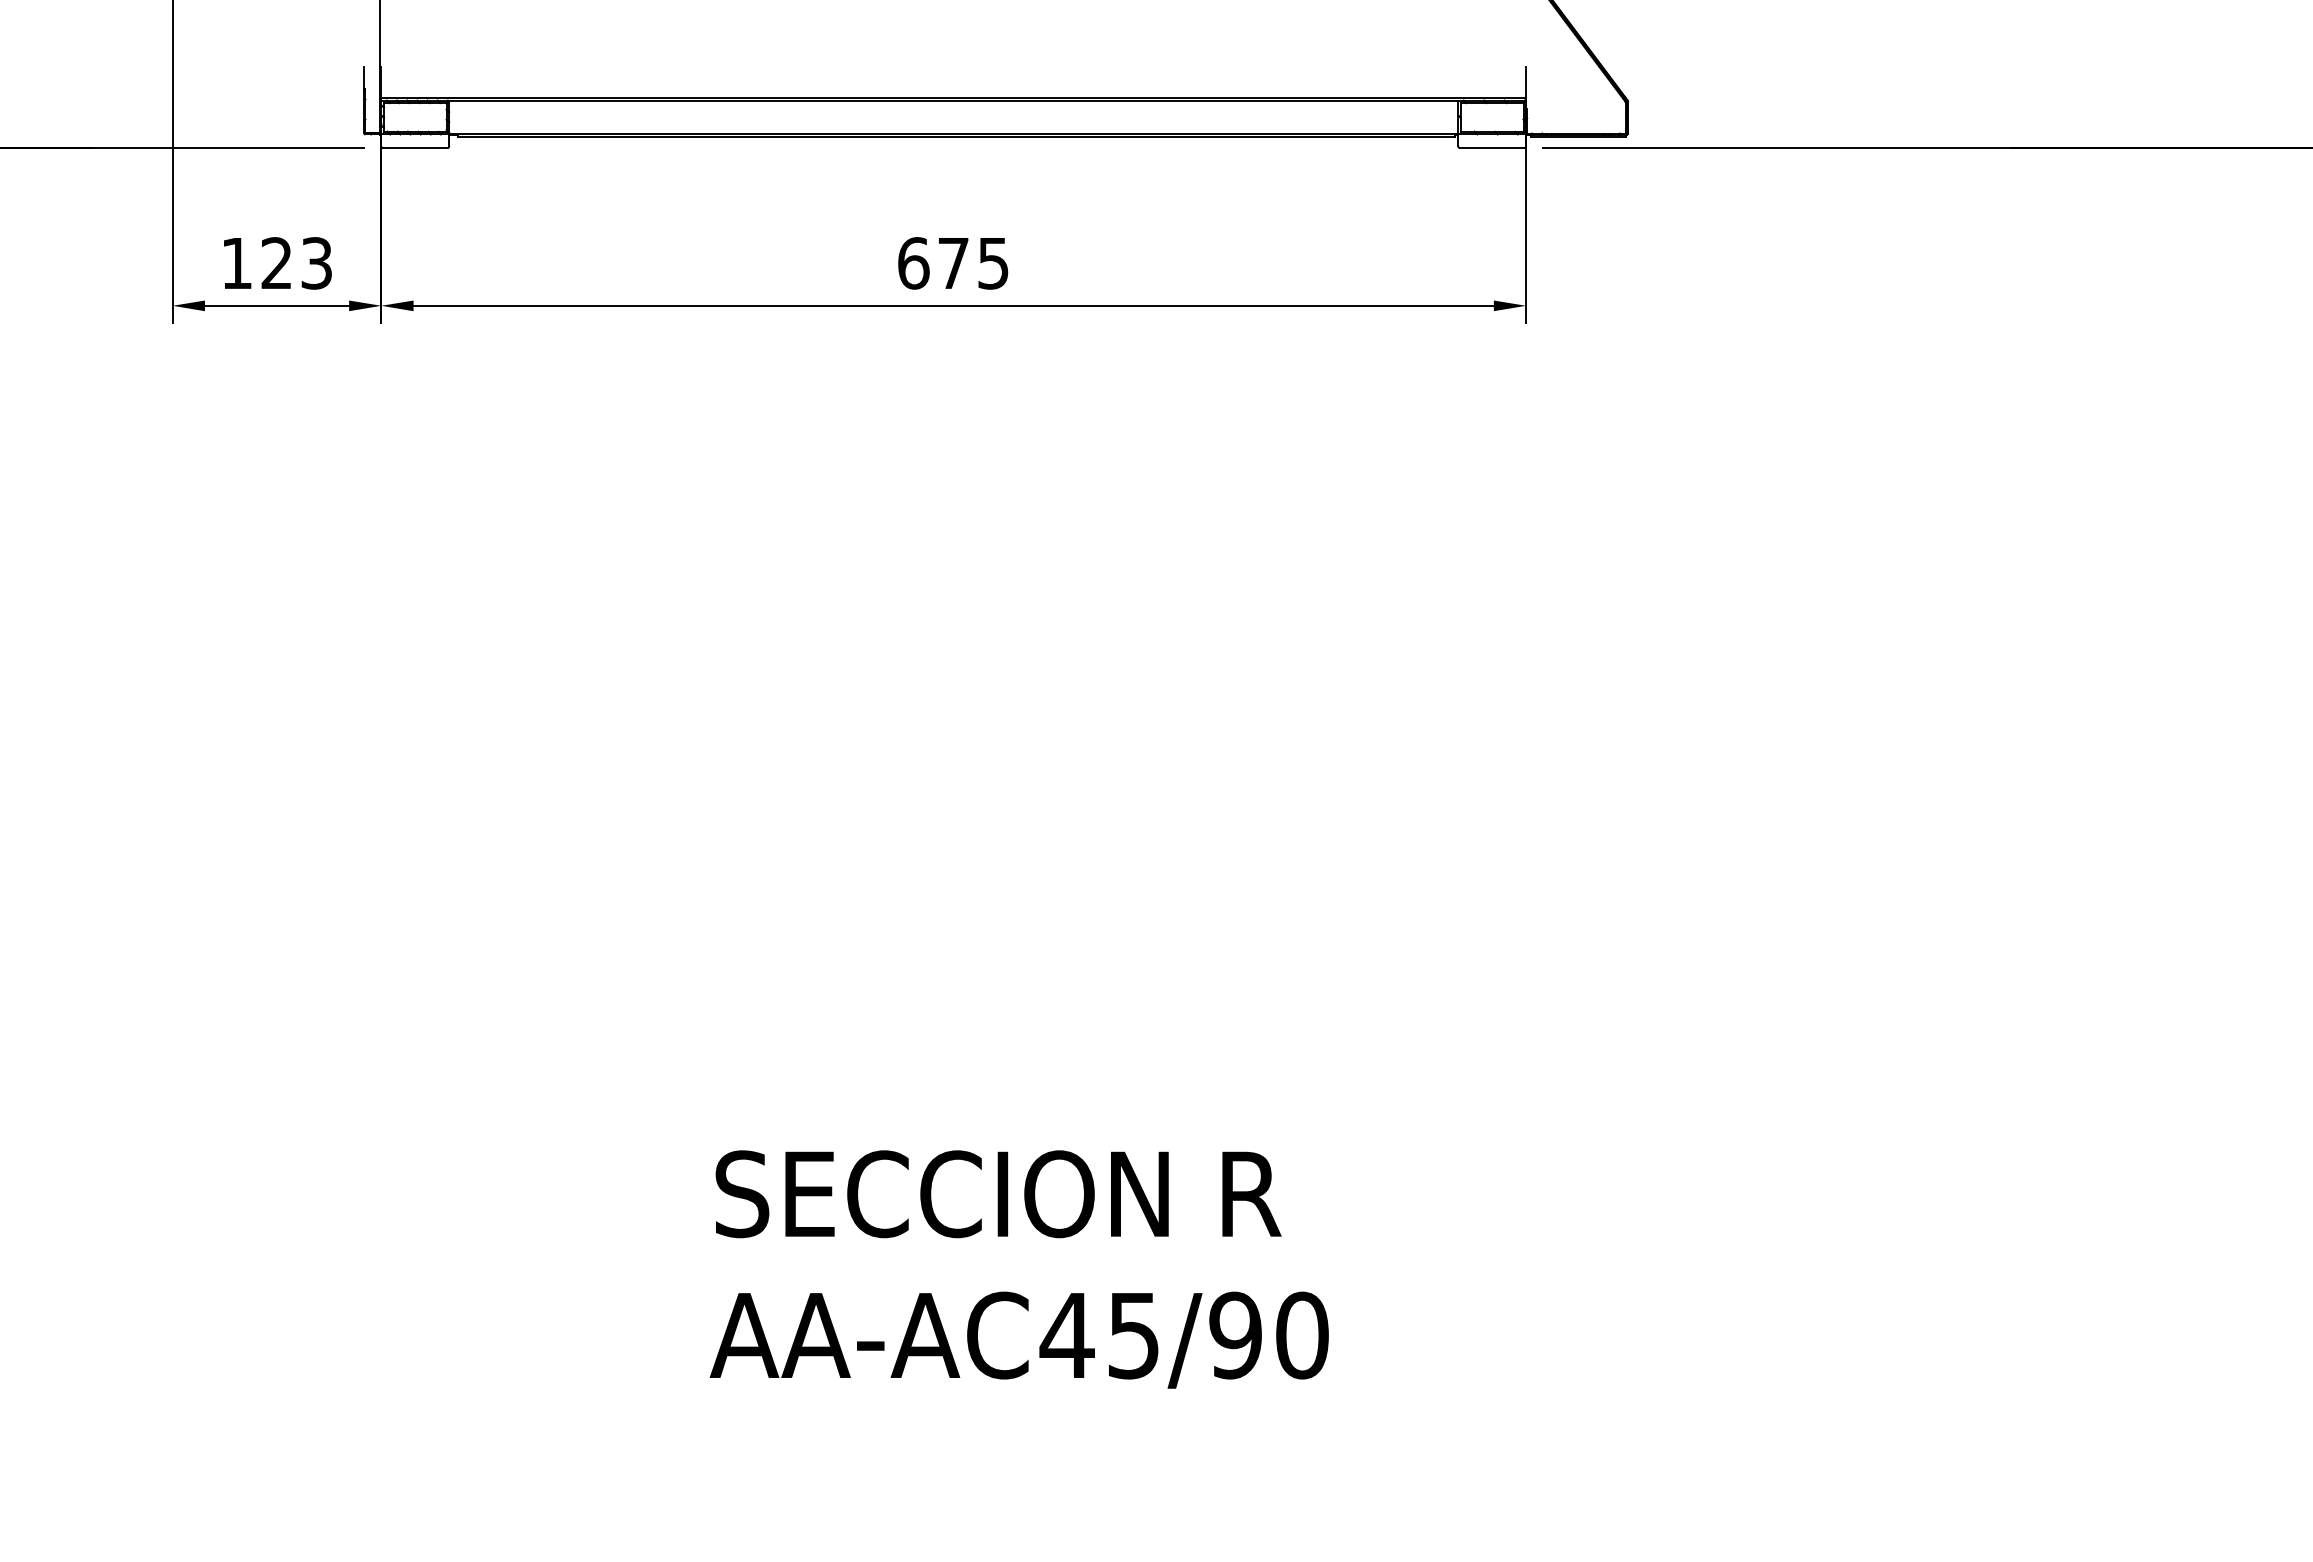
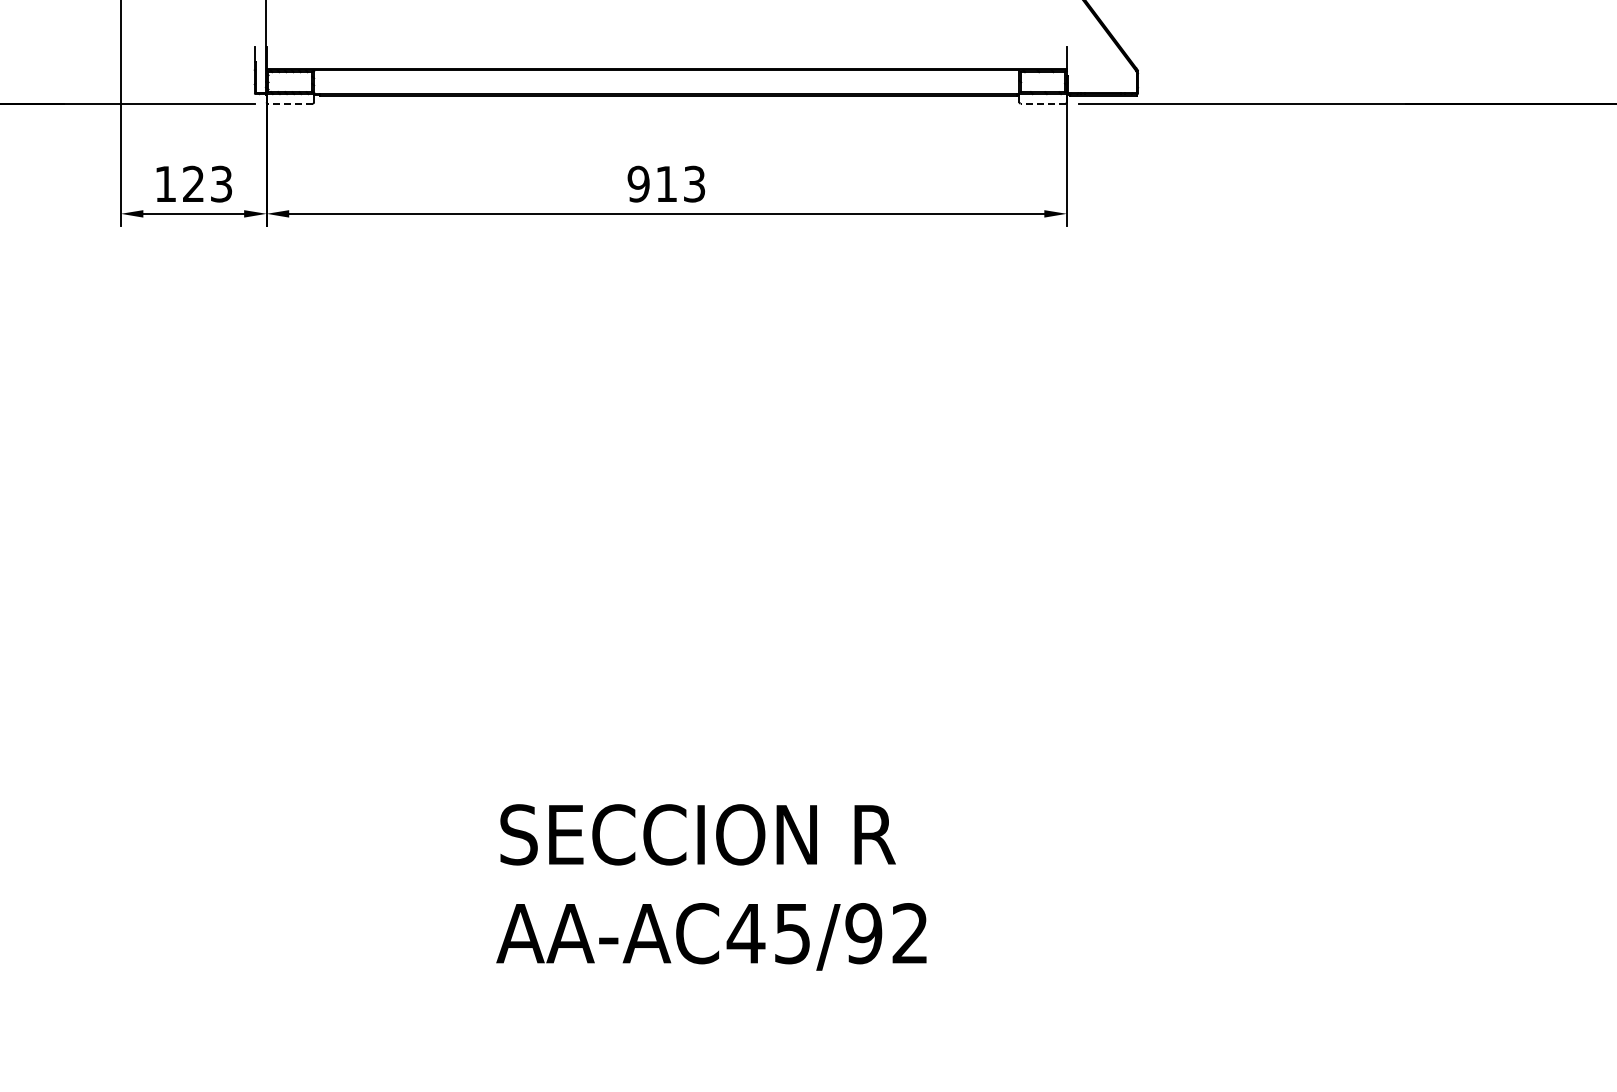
line: (415, 147) -> (290, 103), solid -> dashed
line: (1492, 147) -> (1043, 103), solid -> dashed
text: (953, 262) -> (666, 183), 675 -> 913
text: (1302, 1335) -> (910, 933), AA-AC45/90 -> AA-AC45/92

